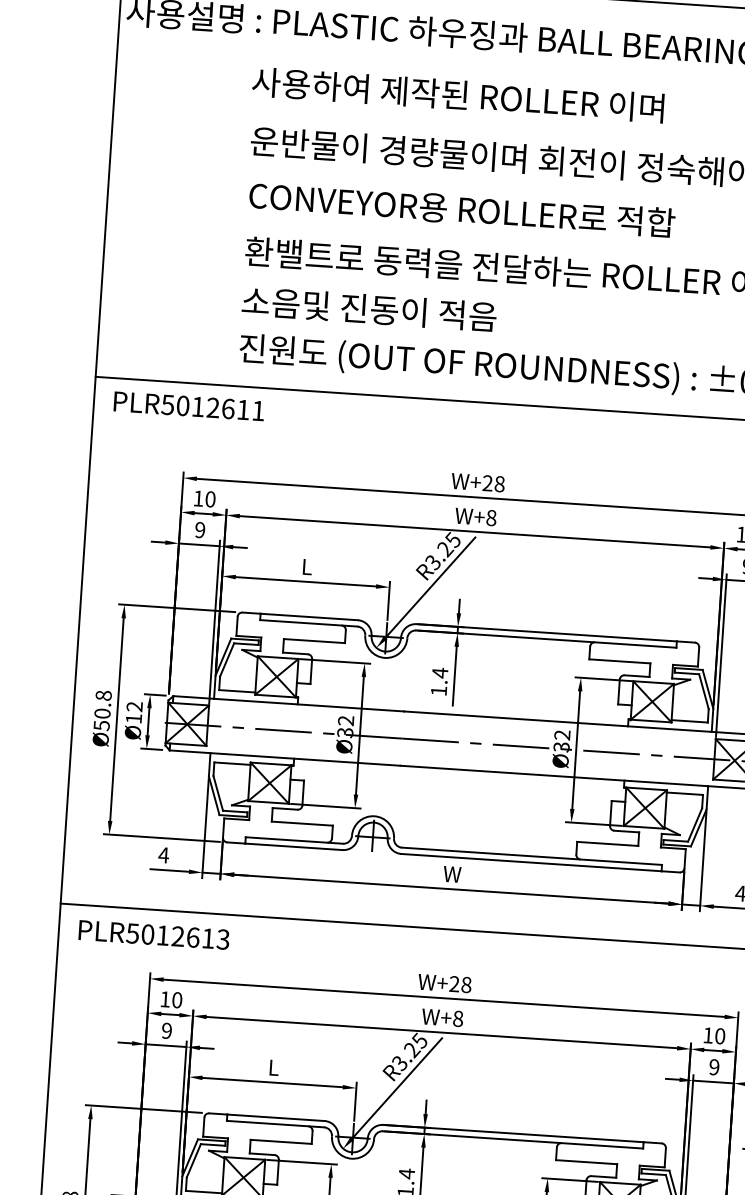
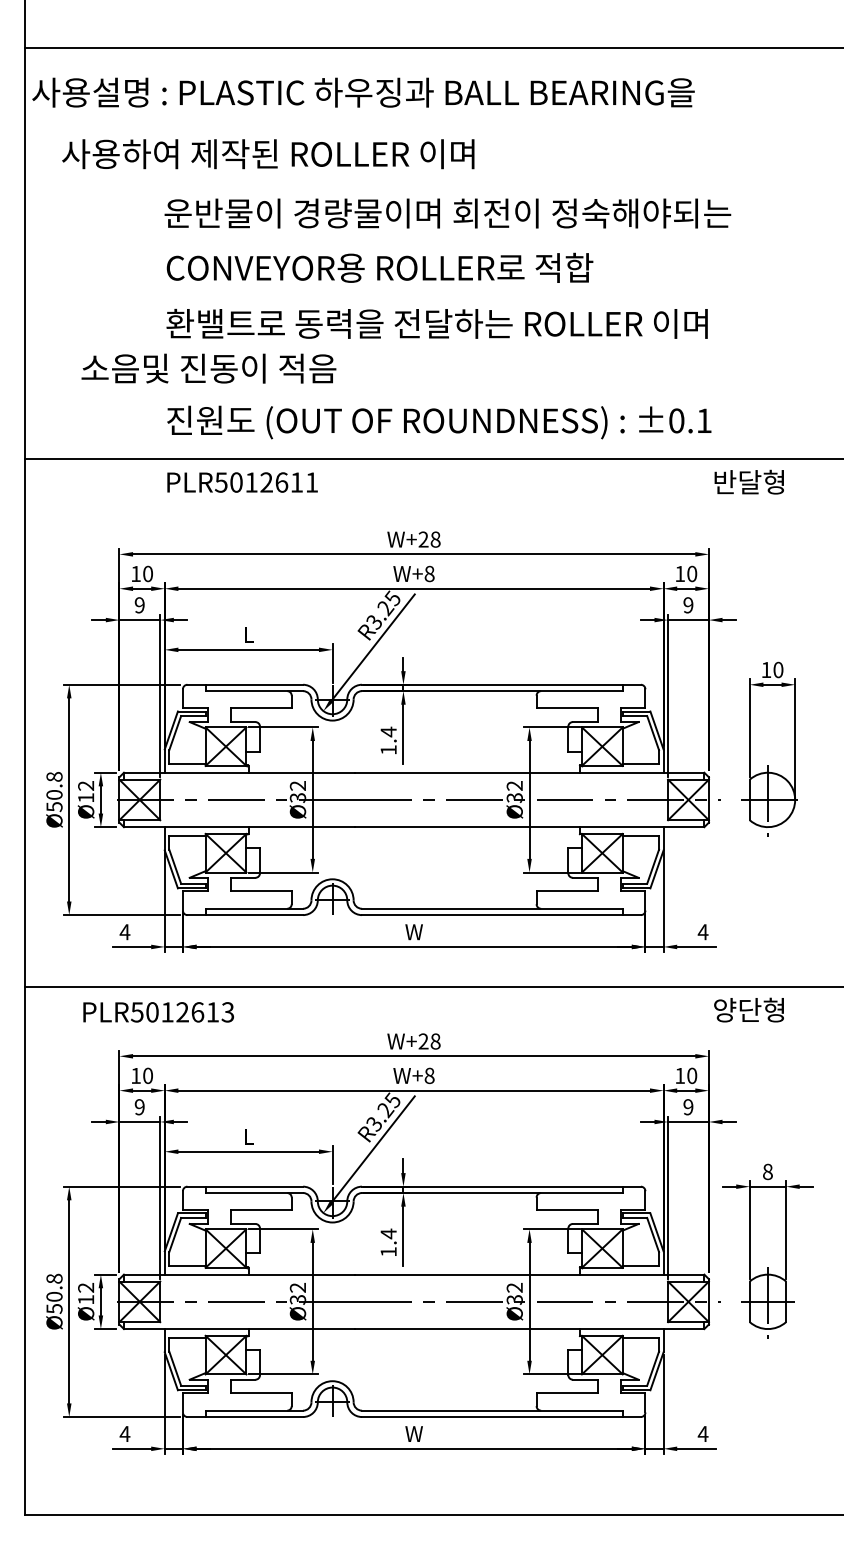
text: (458, 95) -> (268, 154), moved
text: (368, 309) -> (208, 368), moved
text: (189, 406) -> (242, 482), moved
text: (153, 935) -> (158, 1012), moved

